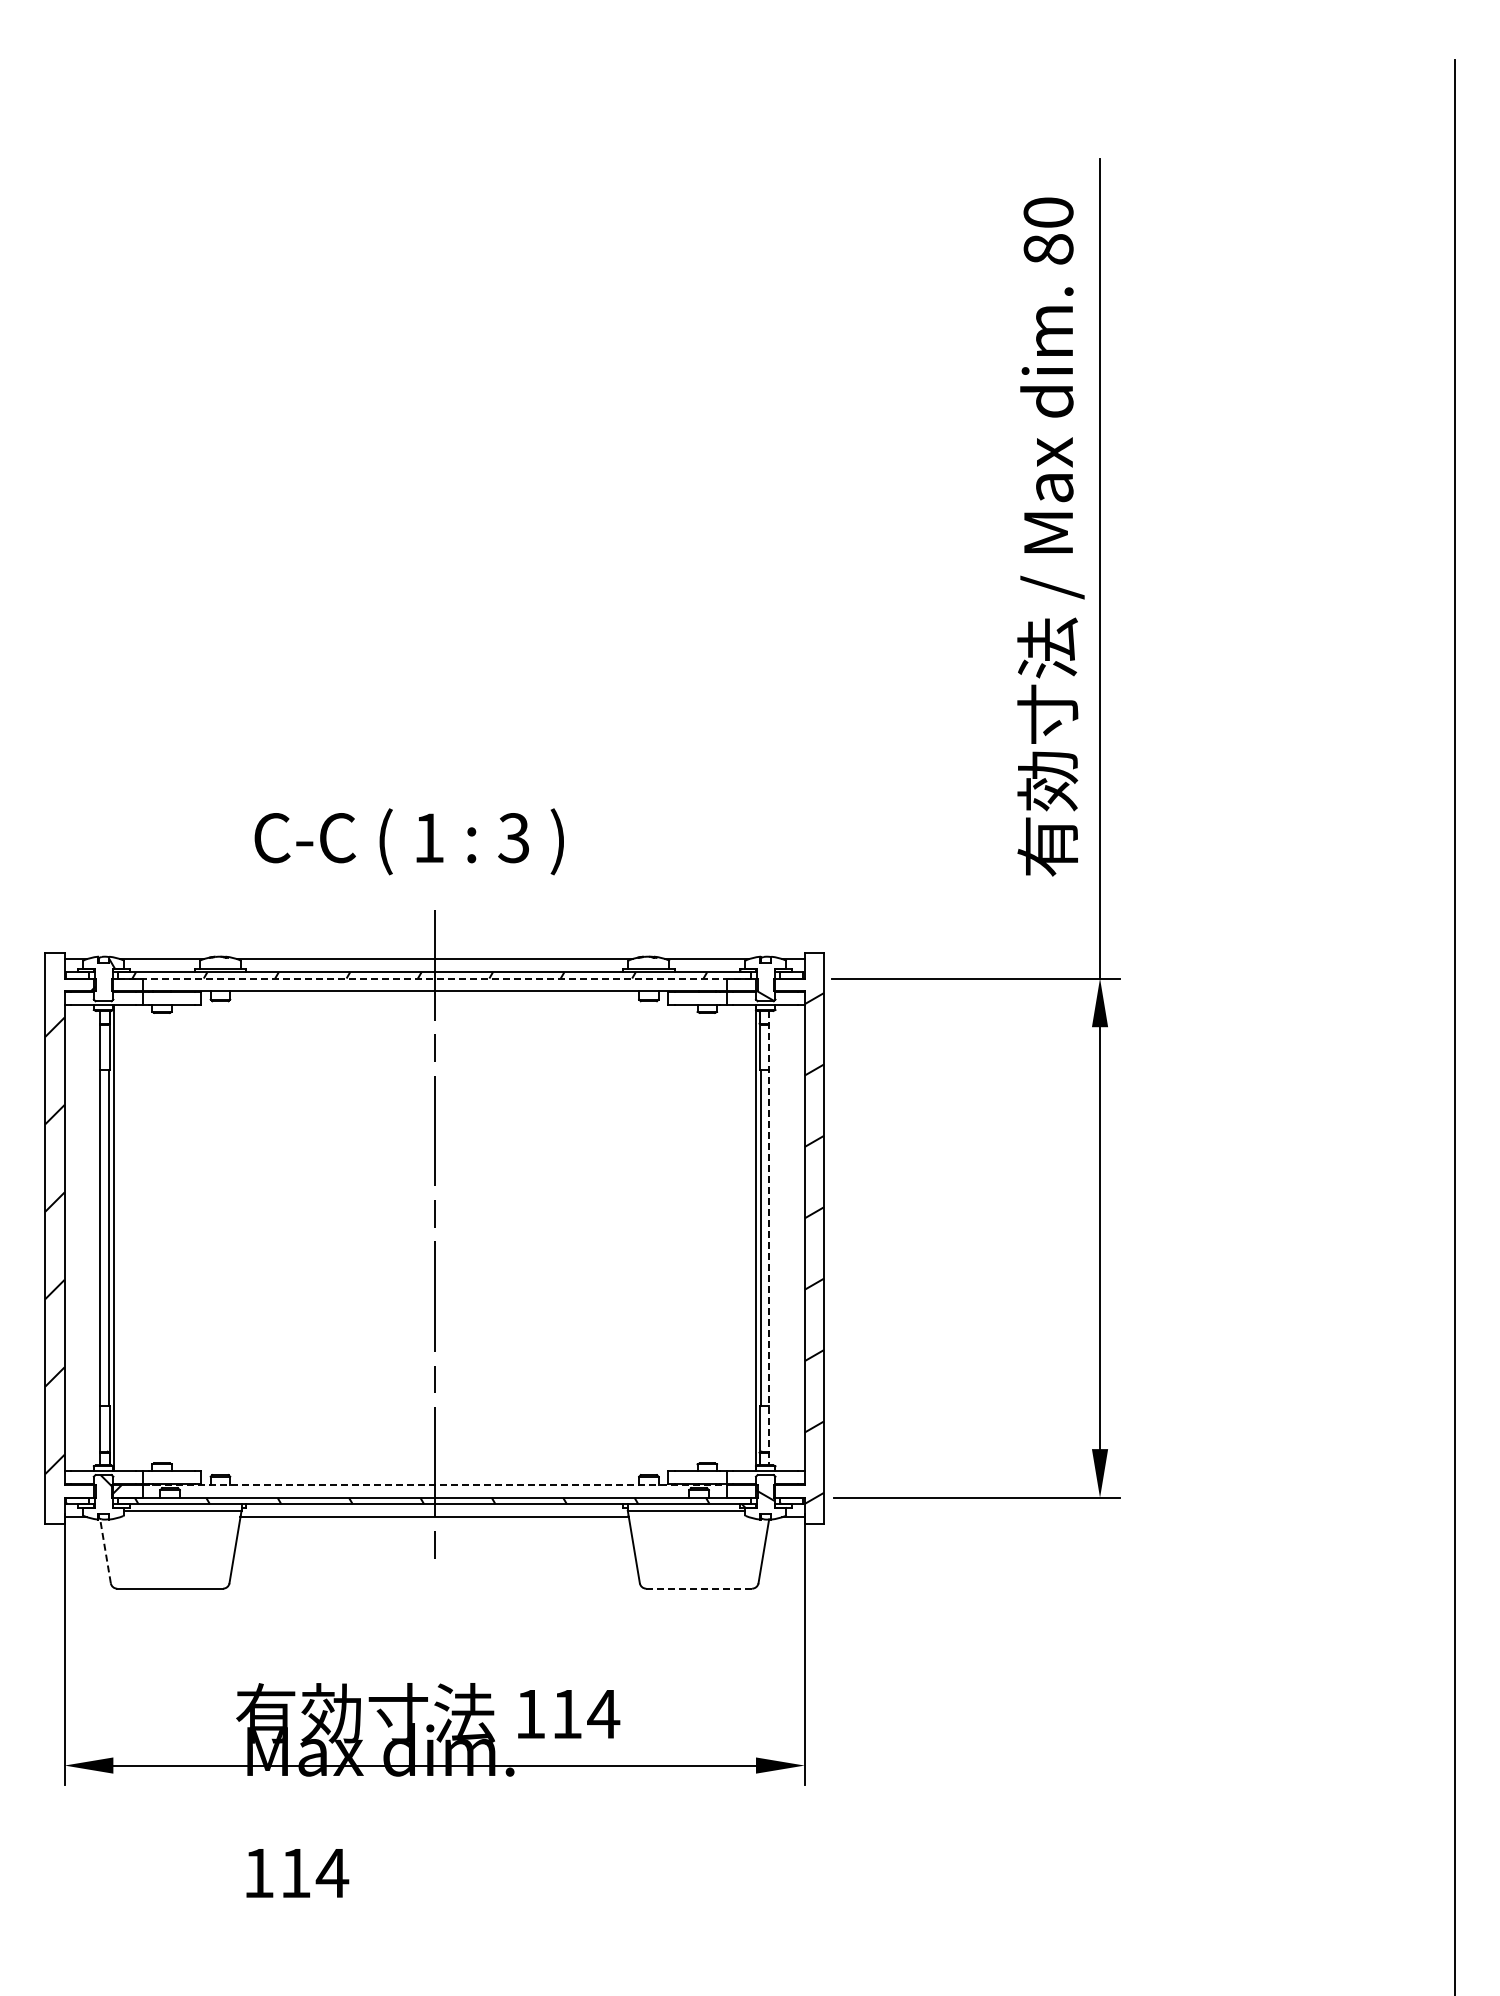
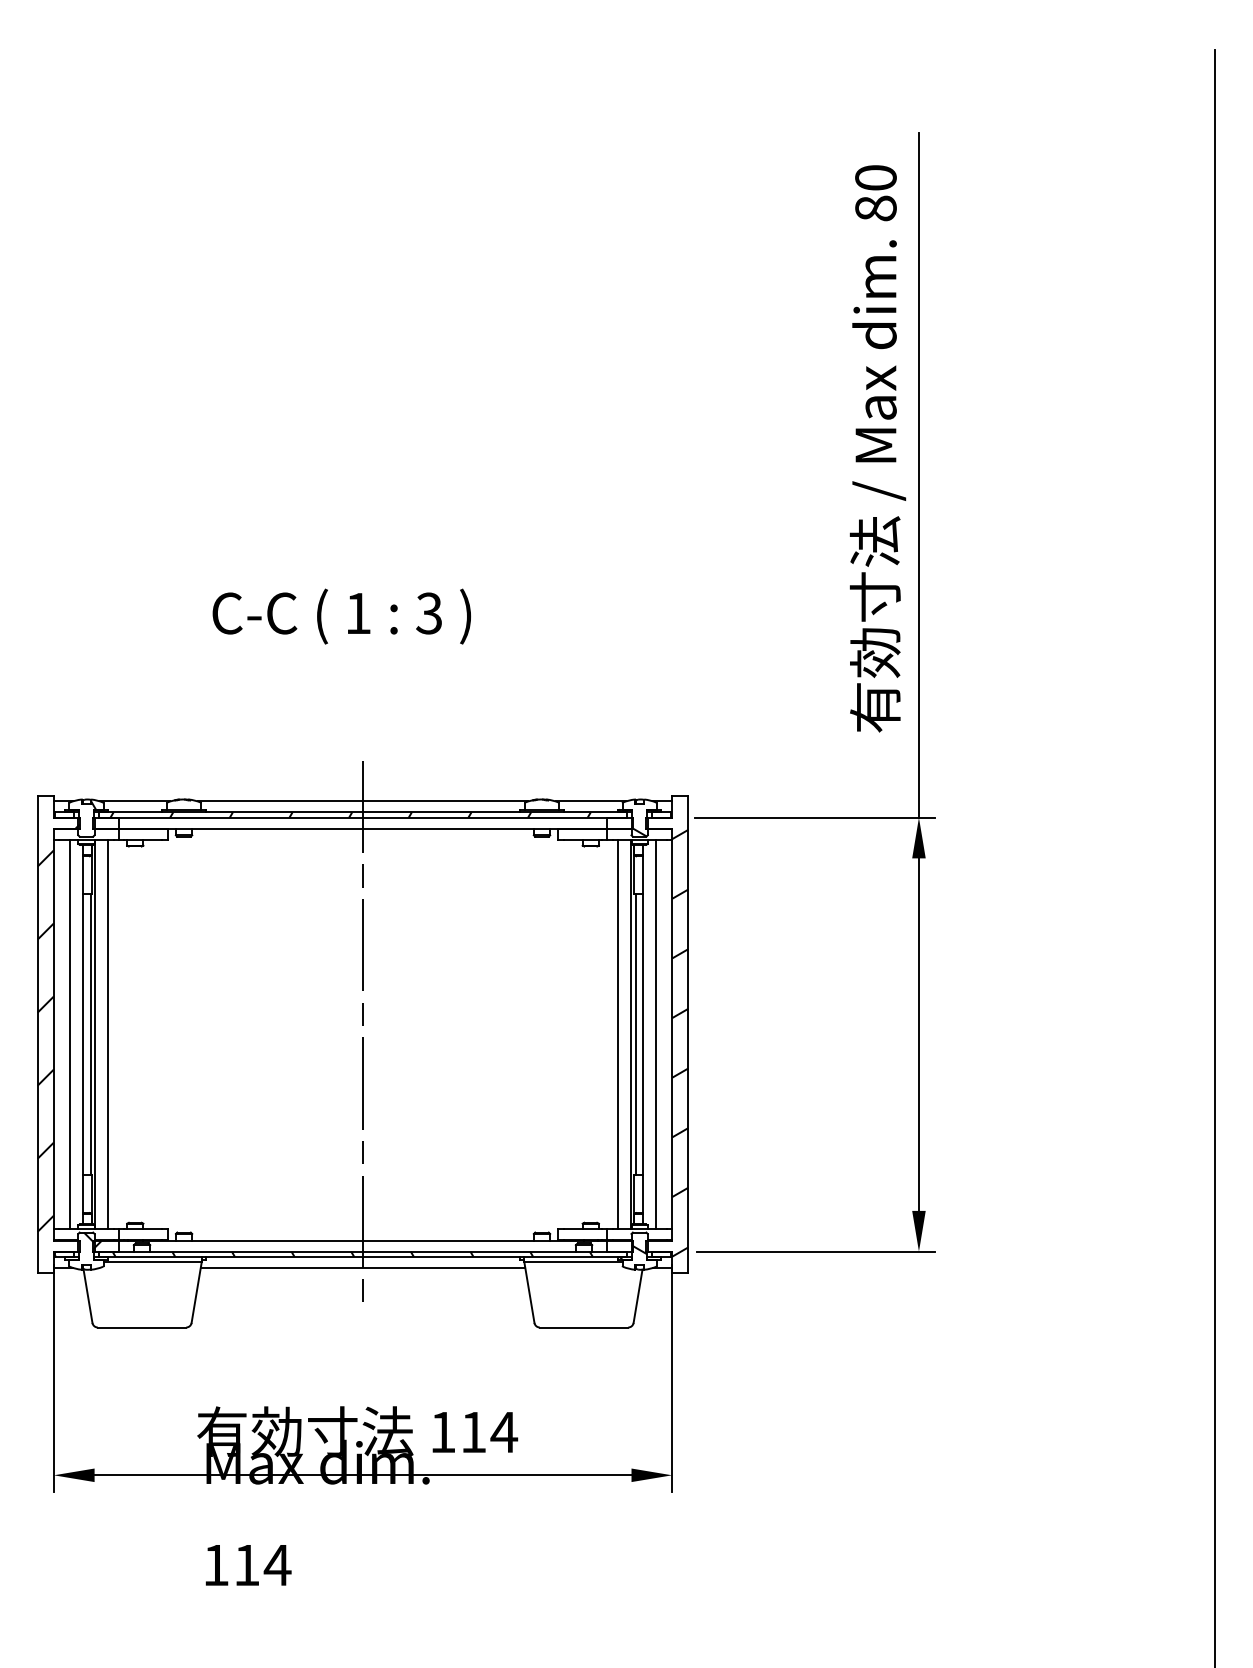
text: (408, 841) -> (341, 616), moved
line: (435, 978) -> (363, 817), dashed -> solid
line: (84, 1238) -> (70, 1034), added
line: (129, 1238) -> (108, 1034), added
line: (739, 1238) -> (617, 1034), added
line: (769, 1238) -> (642, 1034), dashed -> solid
line: (785, 1238) -> (656, 1034), added
line: (435, 1484) -> (363, 1240), dashed -> solid
line: (105, 1551) -> (88, 1296), dashed -> solid
line: (699, 1588) -> (584, 1327), dashed -> solid

